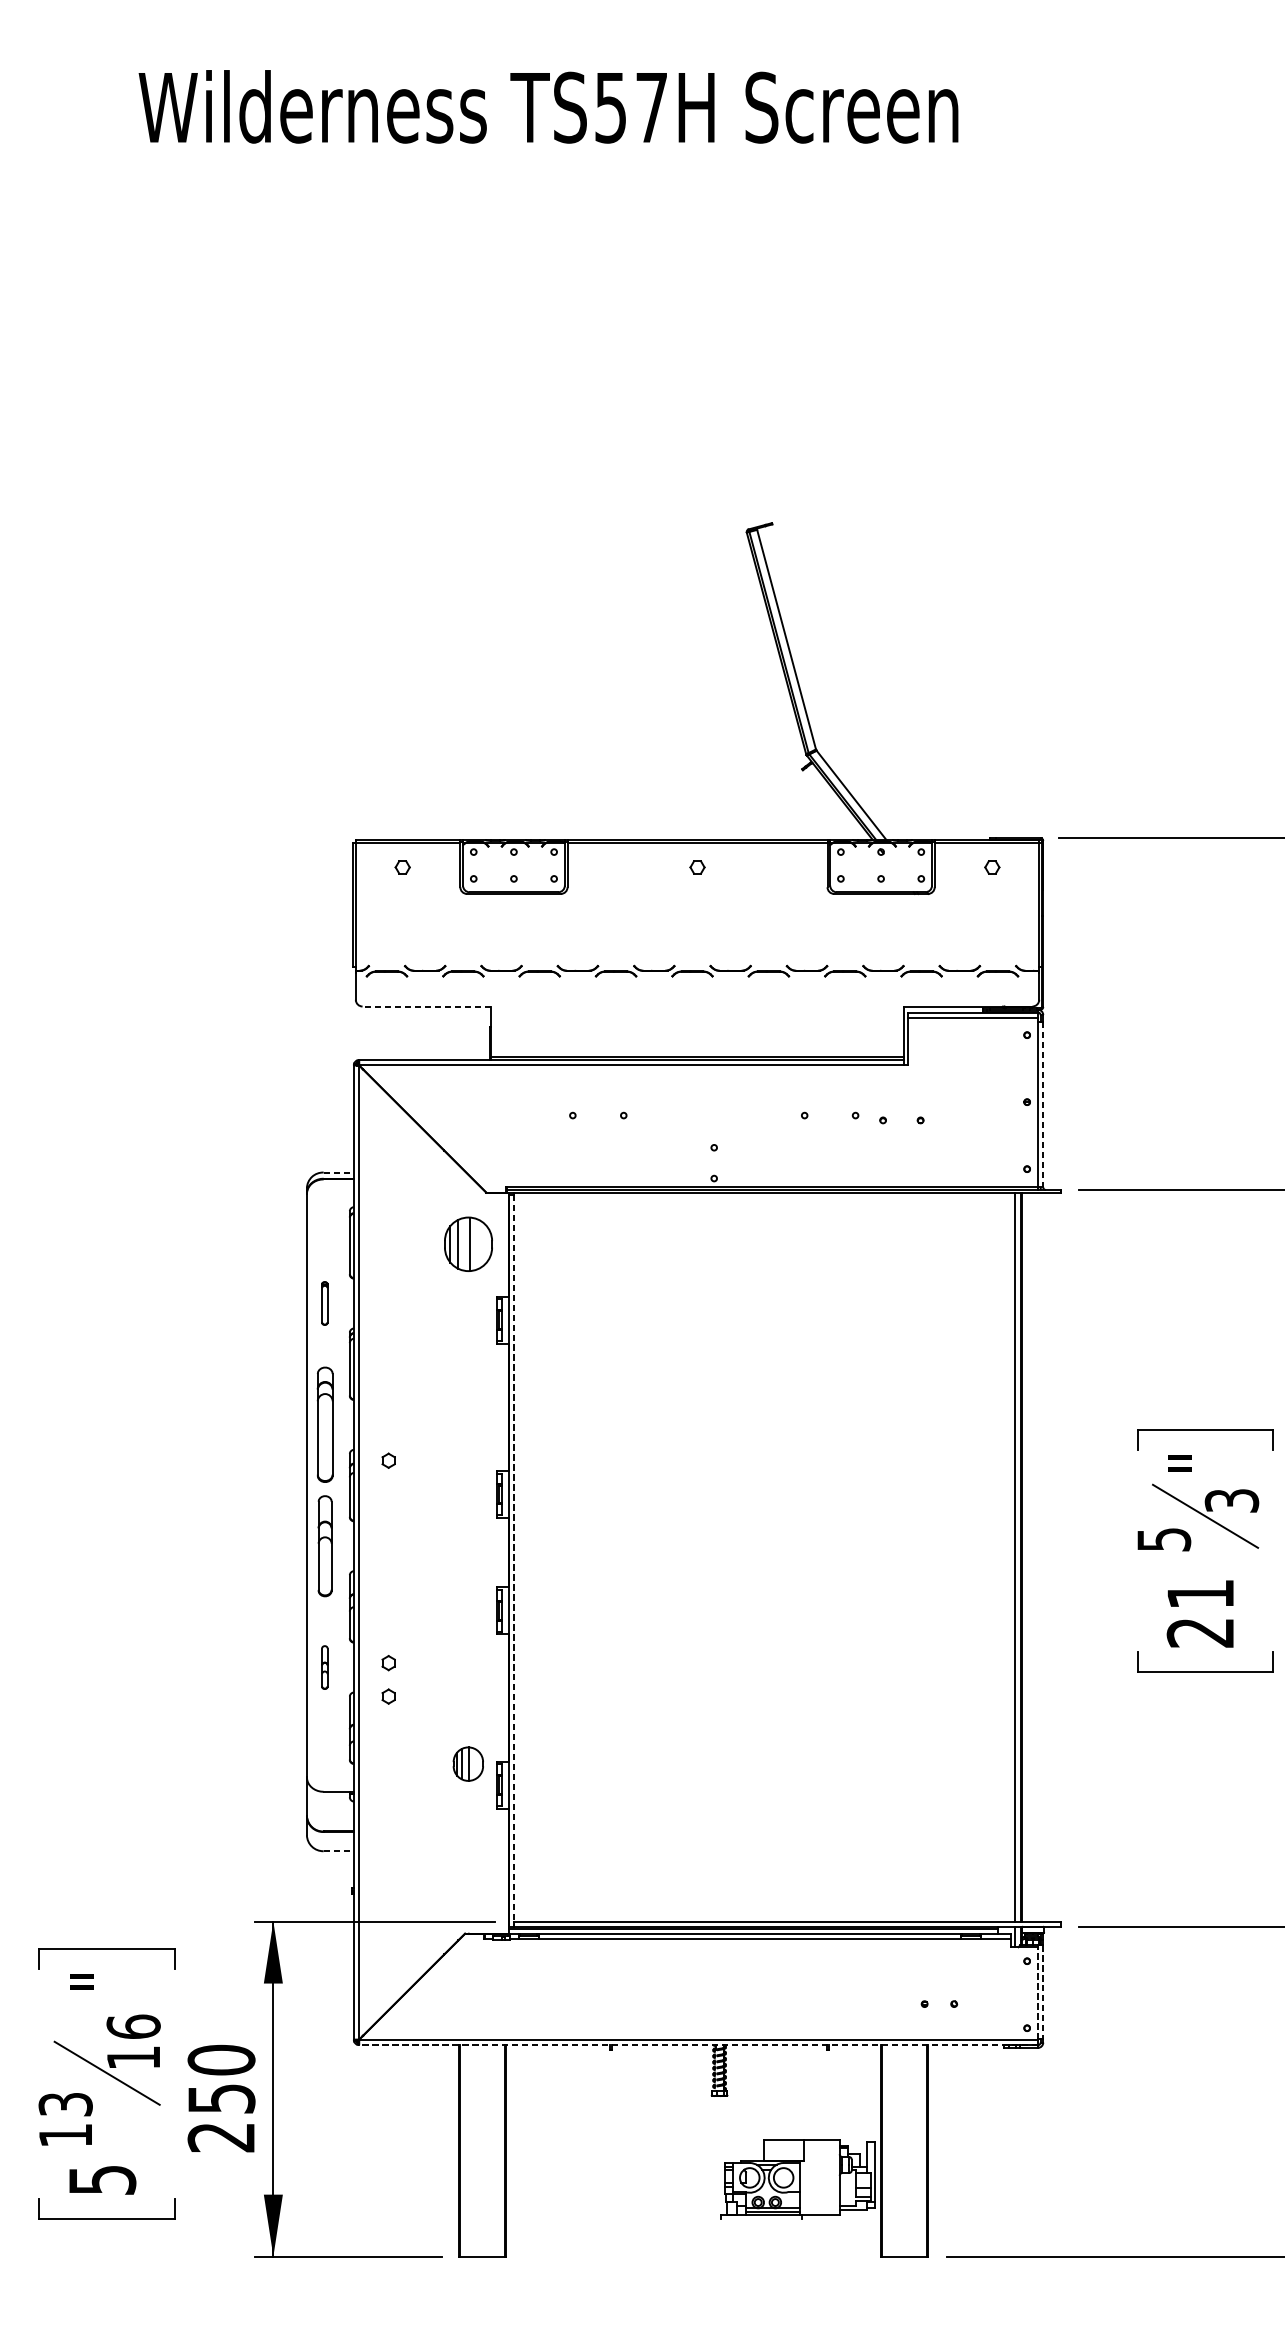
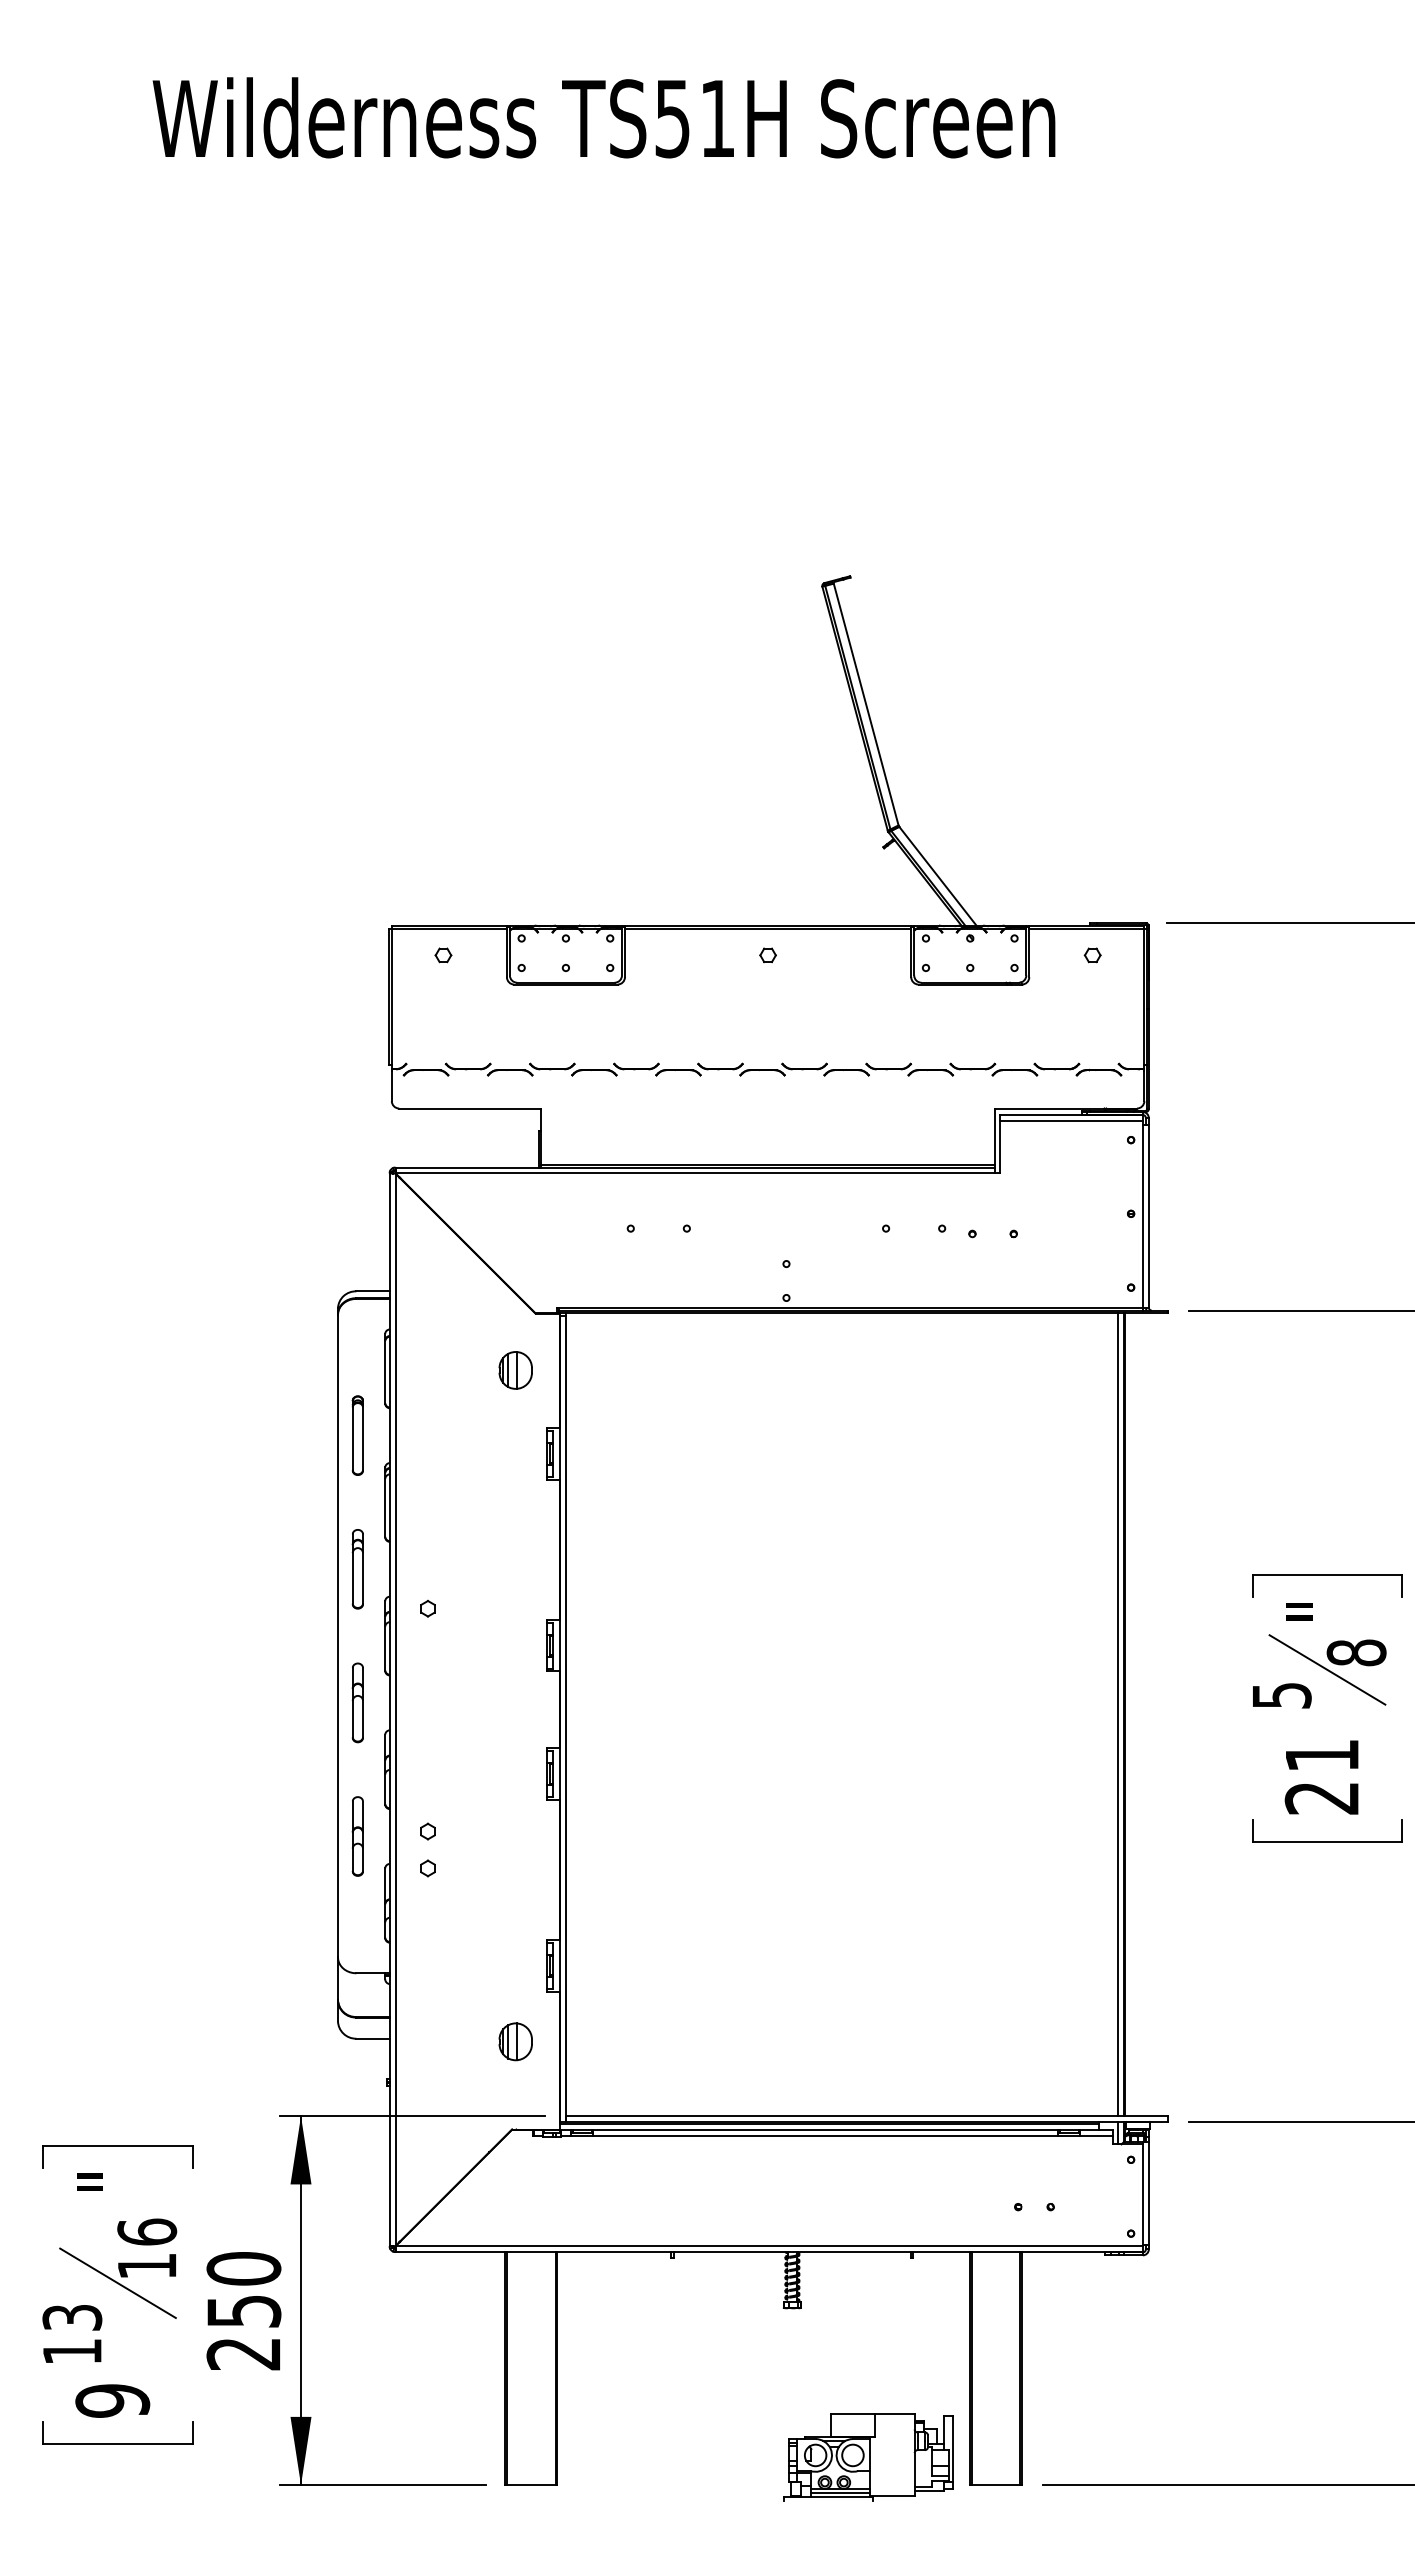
text: (651, 107) -> (717, 118), TS57H -> TS51H
line: (427, 1006) -> (470, 1108), dashed -> solid
line: (1042, 1104) -> (1148, 1216), dashed -> solid
line: (339, 1172) -> (373, 1291), dashed -> solid
part: (468, 1244) -> (515, 1370), size x0.62
part: (324, 1303) -> (357, 1435), size x1.67
part: (324, 1425) -> (357, 1569), size x0.62
text: (1231, 1500) -> (1356, 1652), 3 -> 8
part: (324, 1545) -> (357, 1702), size x0.71
line: (514, 1561) -> (566, 1719), dashed -> solid
part: (324, 1667) -> (357, 1836), size x1.67
part: (468, 1763) -> (515, 2041), moved
line: (339, 1851) -> (373, 2038), dashed -> solid
line: (1042, 1992) -> (1148, 2194), dashed -> solid
line: (1037, 1993) -> (1142, 2195), dashed -> solid
line: (698, 2045) -> (769, 2252), dashed -> solid
text: (102, 2179) -> (112, 2400), 5 -> 9
part: (797, 2179) -> (868, 2457), moved

